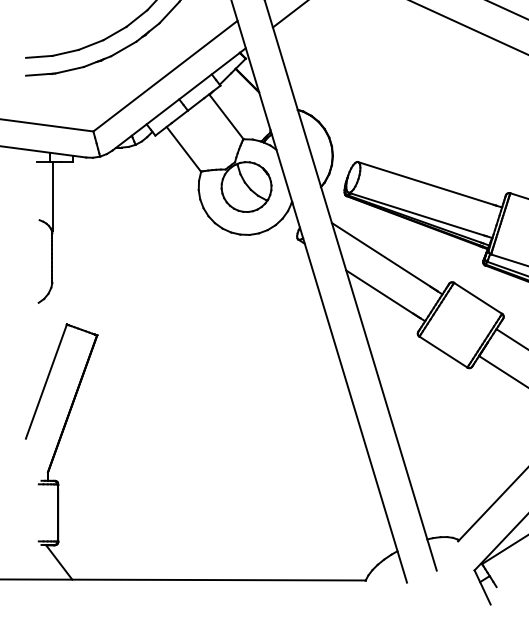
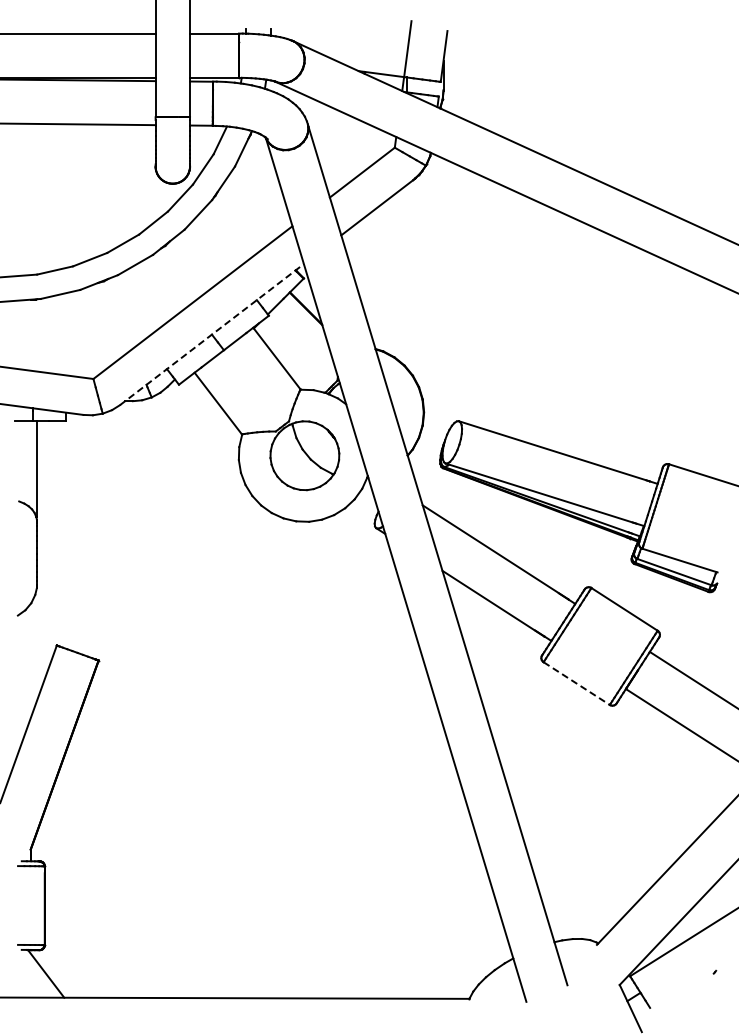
line: (178, 99) -> (211, 334), solid -> dashed
line: (444, 352) -> (577, 683), solid -> dashed

